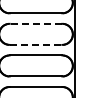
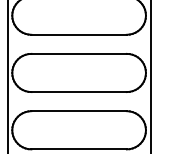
line: (35, 23) -> (78, 53), dashed -> solid
line: (36, 44) -> (80, 91), dashed -> solid

